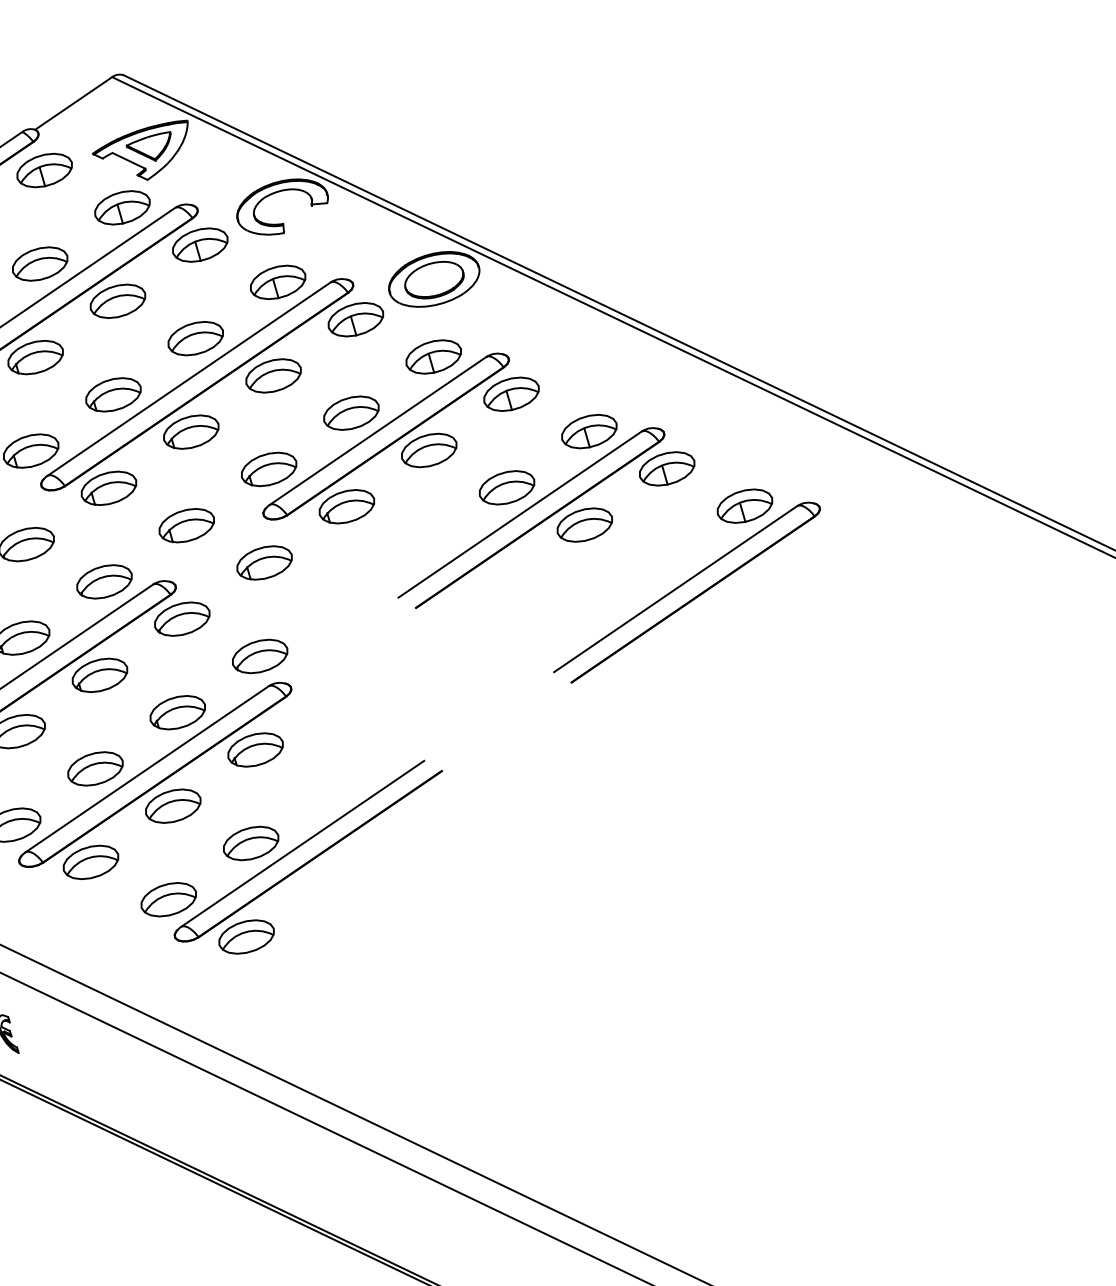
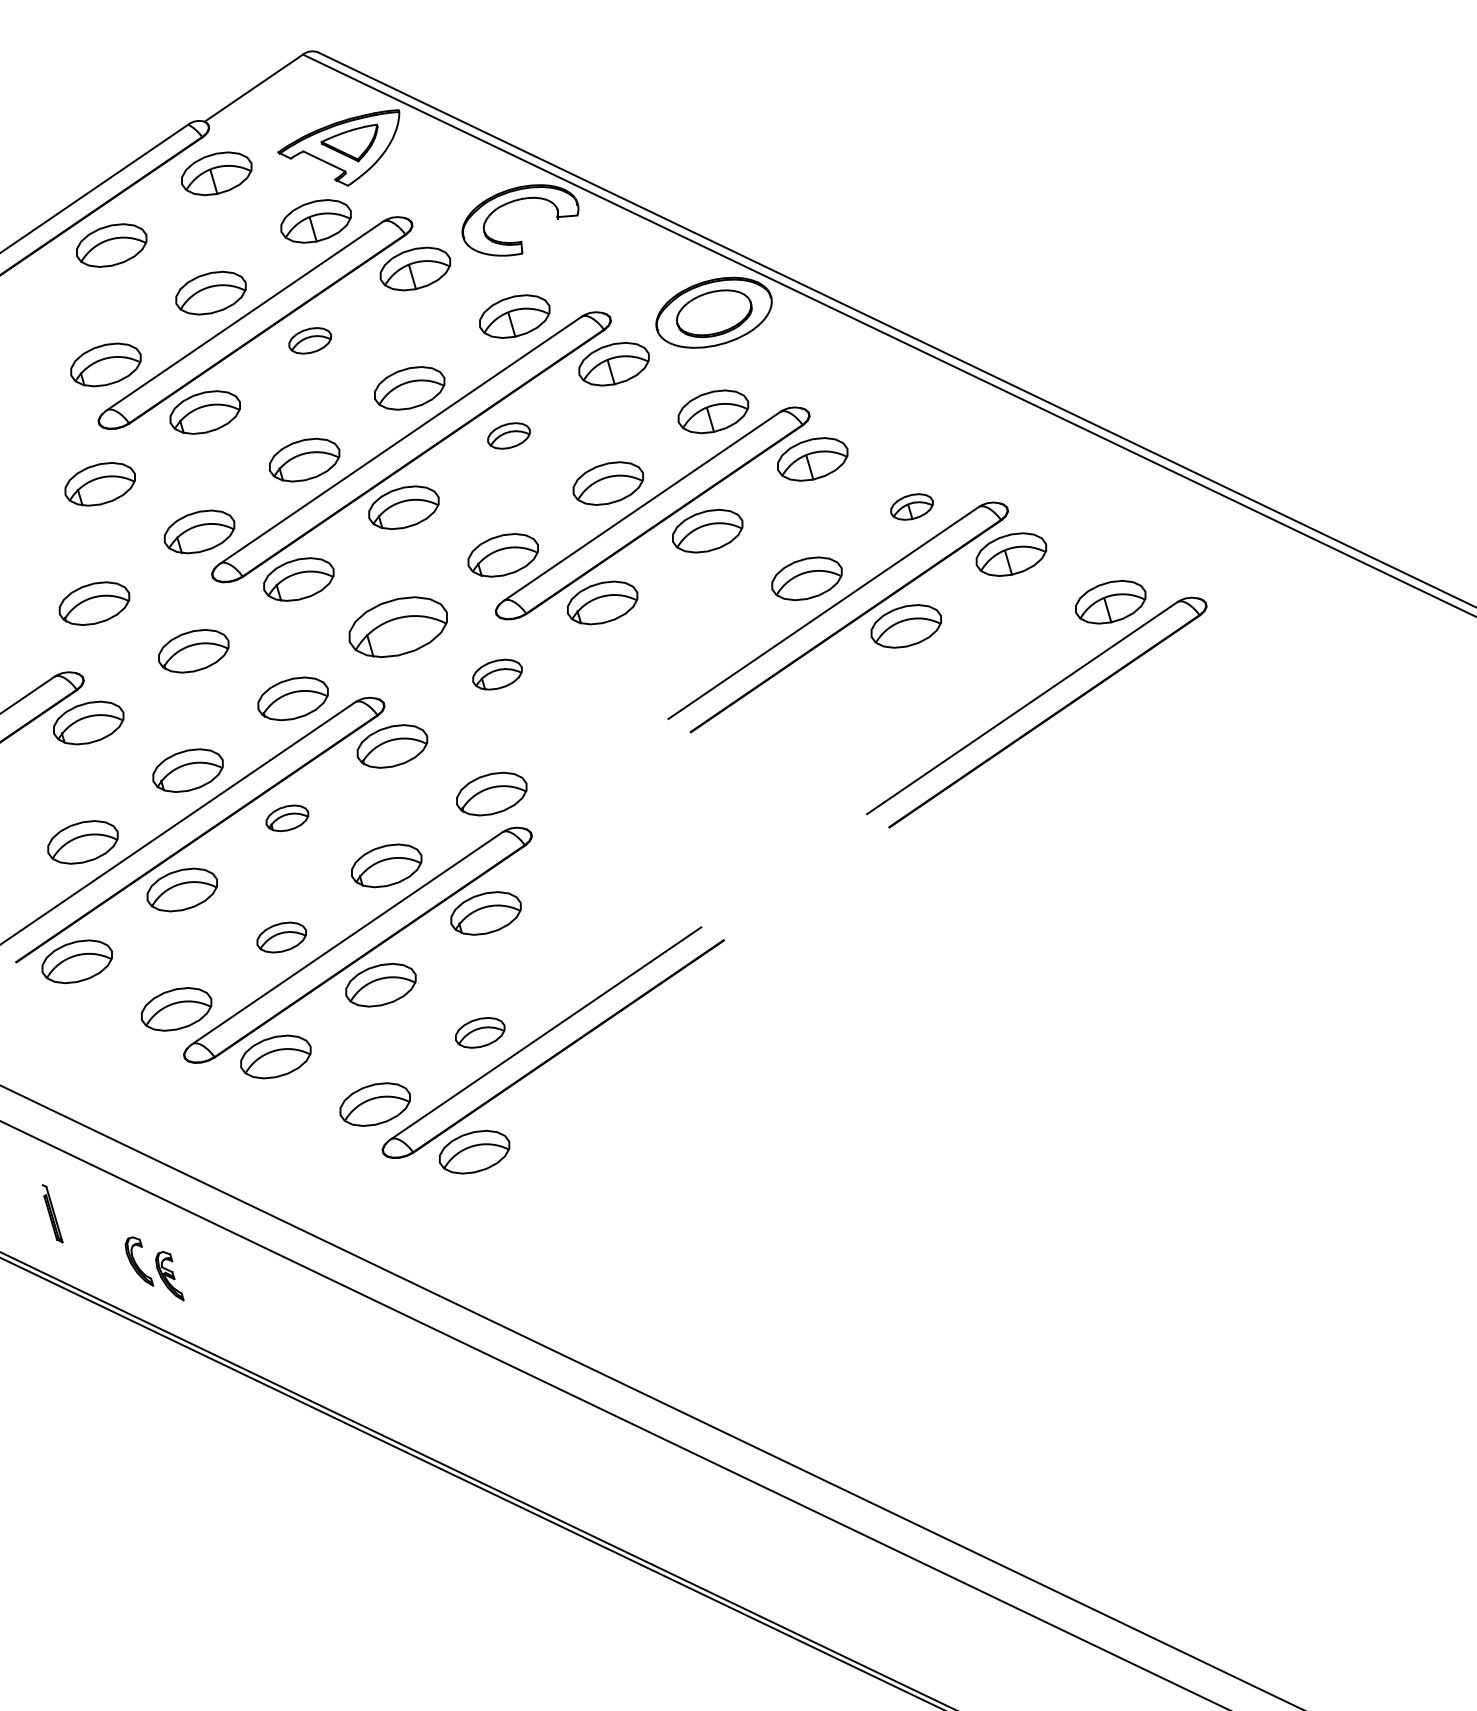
part: (117, 301) -> (309, 340), size x0.6
part: (273, 375) -> (508, 435), size x0.6
part: (588, 431) -> (911, 506), size x0.6
part: (186, 525) -> (397, 626), size x1.4
part: (264, 562) -> (497, 674), size x0.7
part: (100, 675) -> (287, 818), size x0.6
part: (95, 768) -> (281, 937), size x0.7
part: (250, 843) -> (479, 1032), size x0.7

